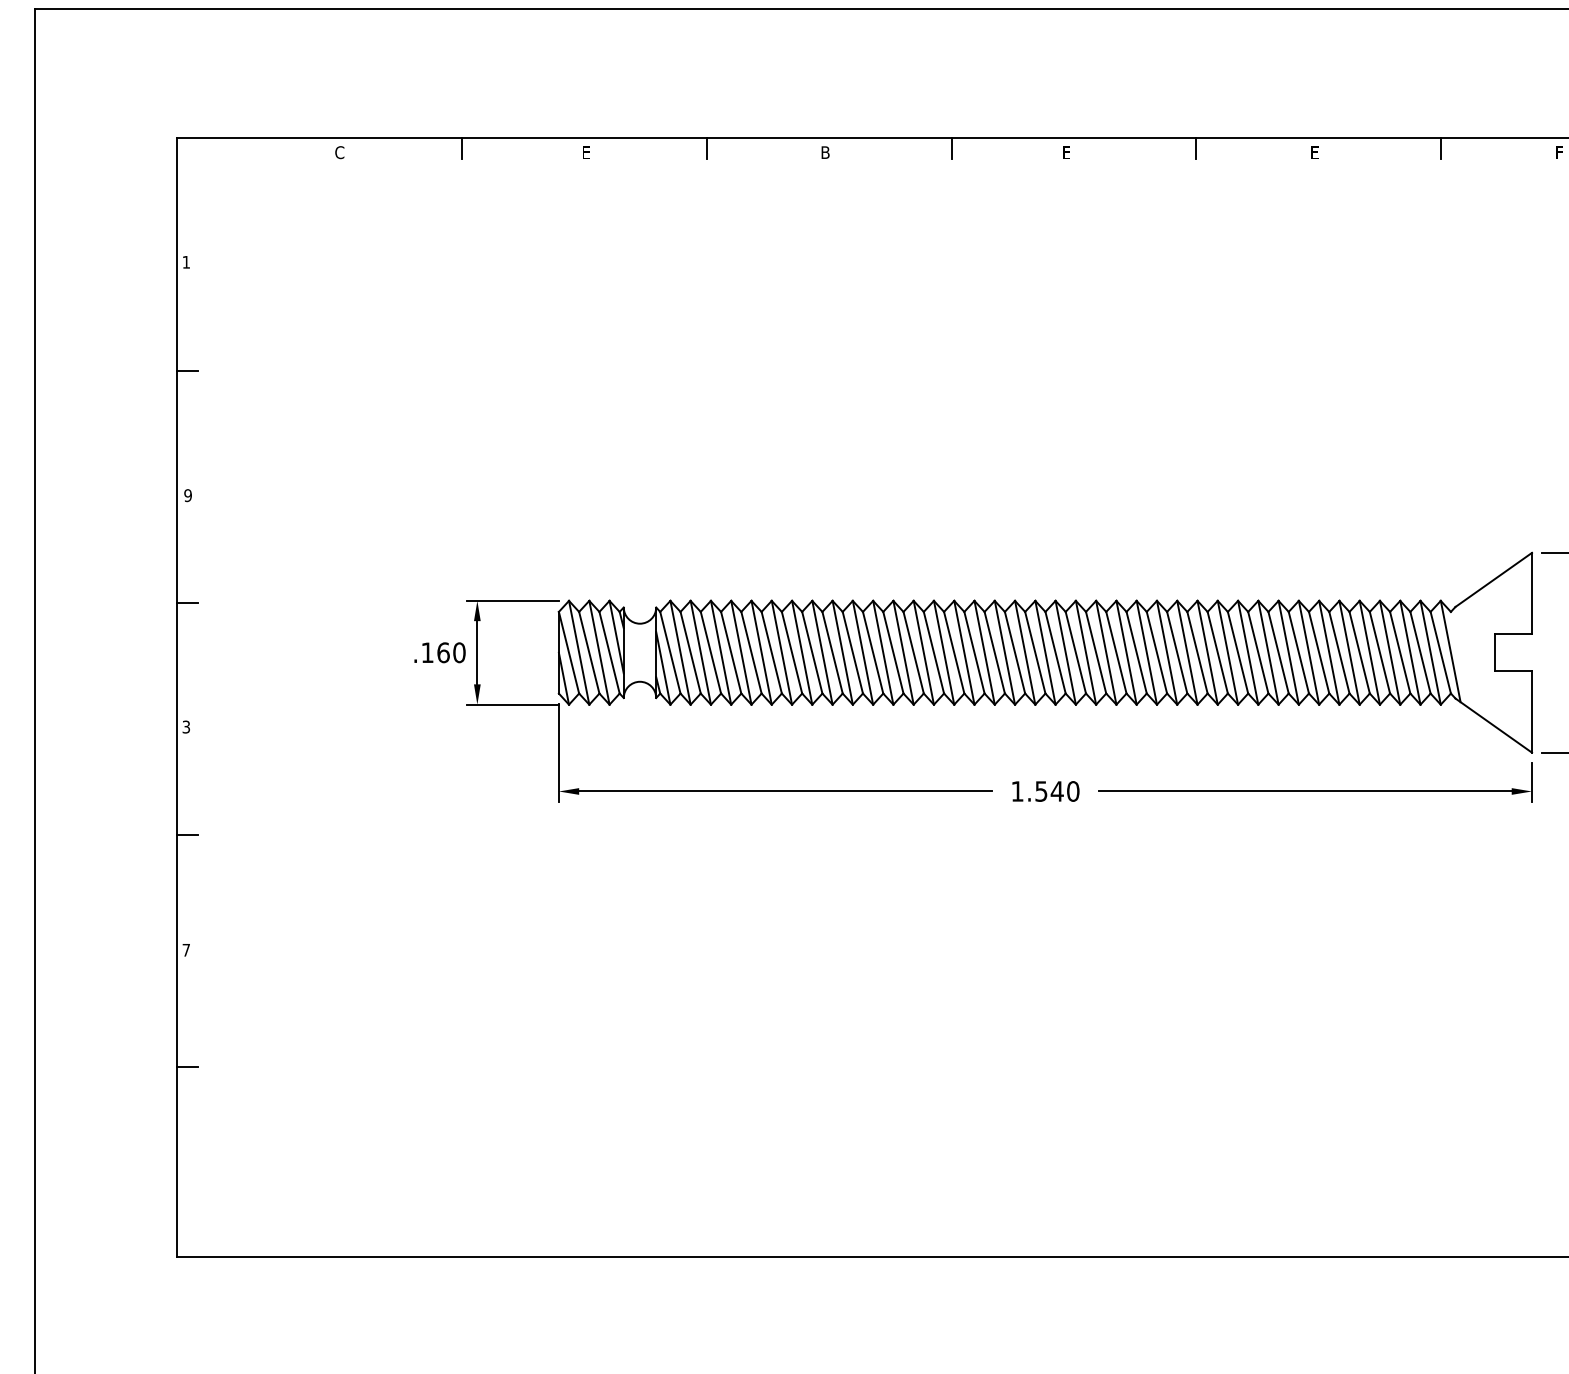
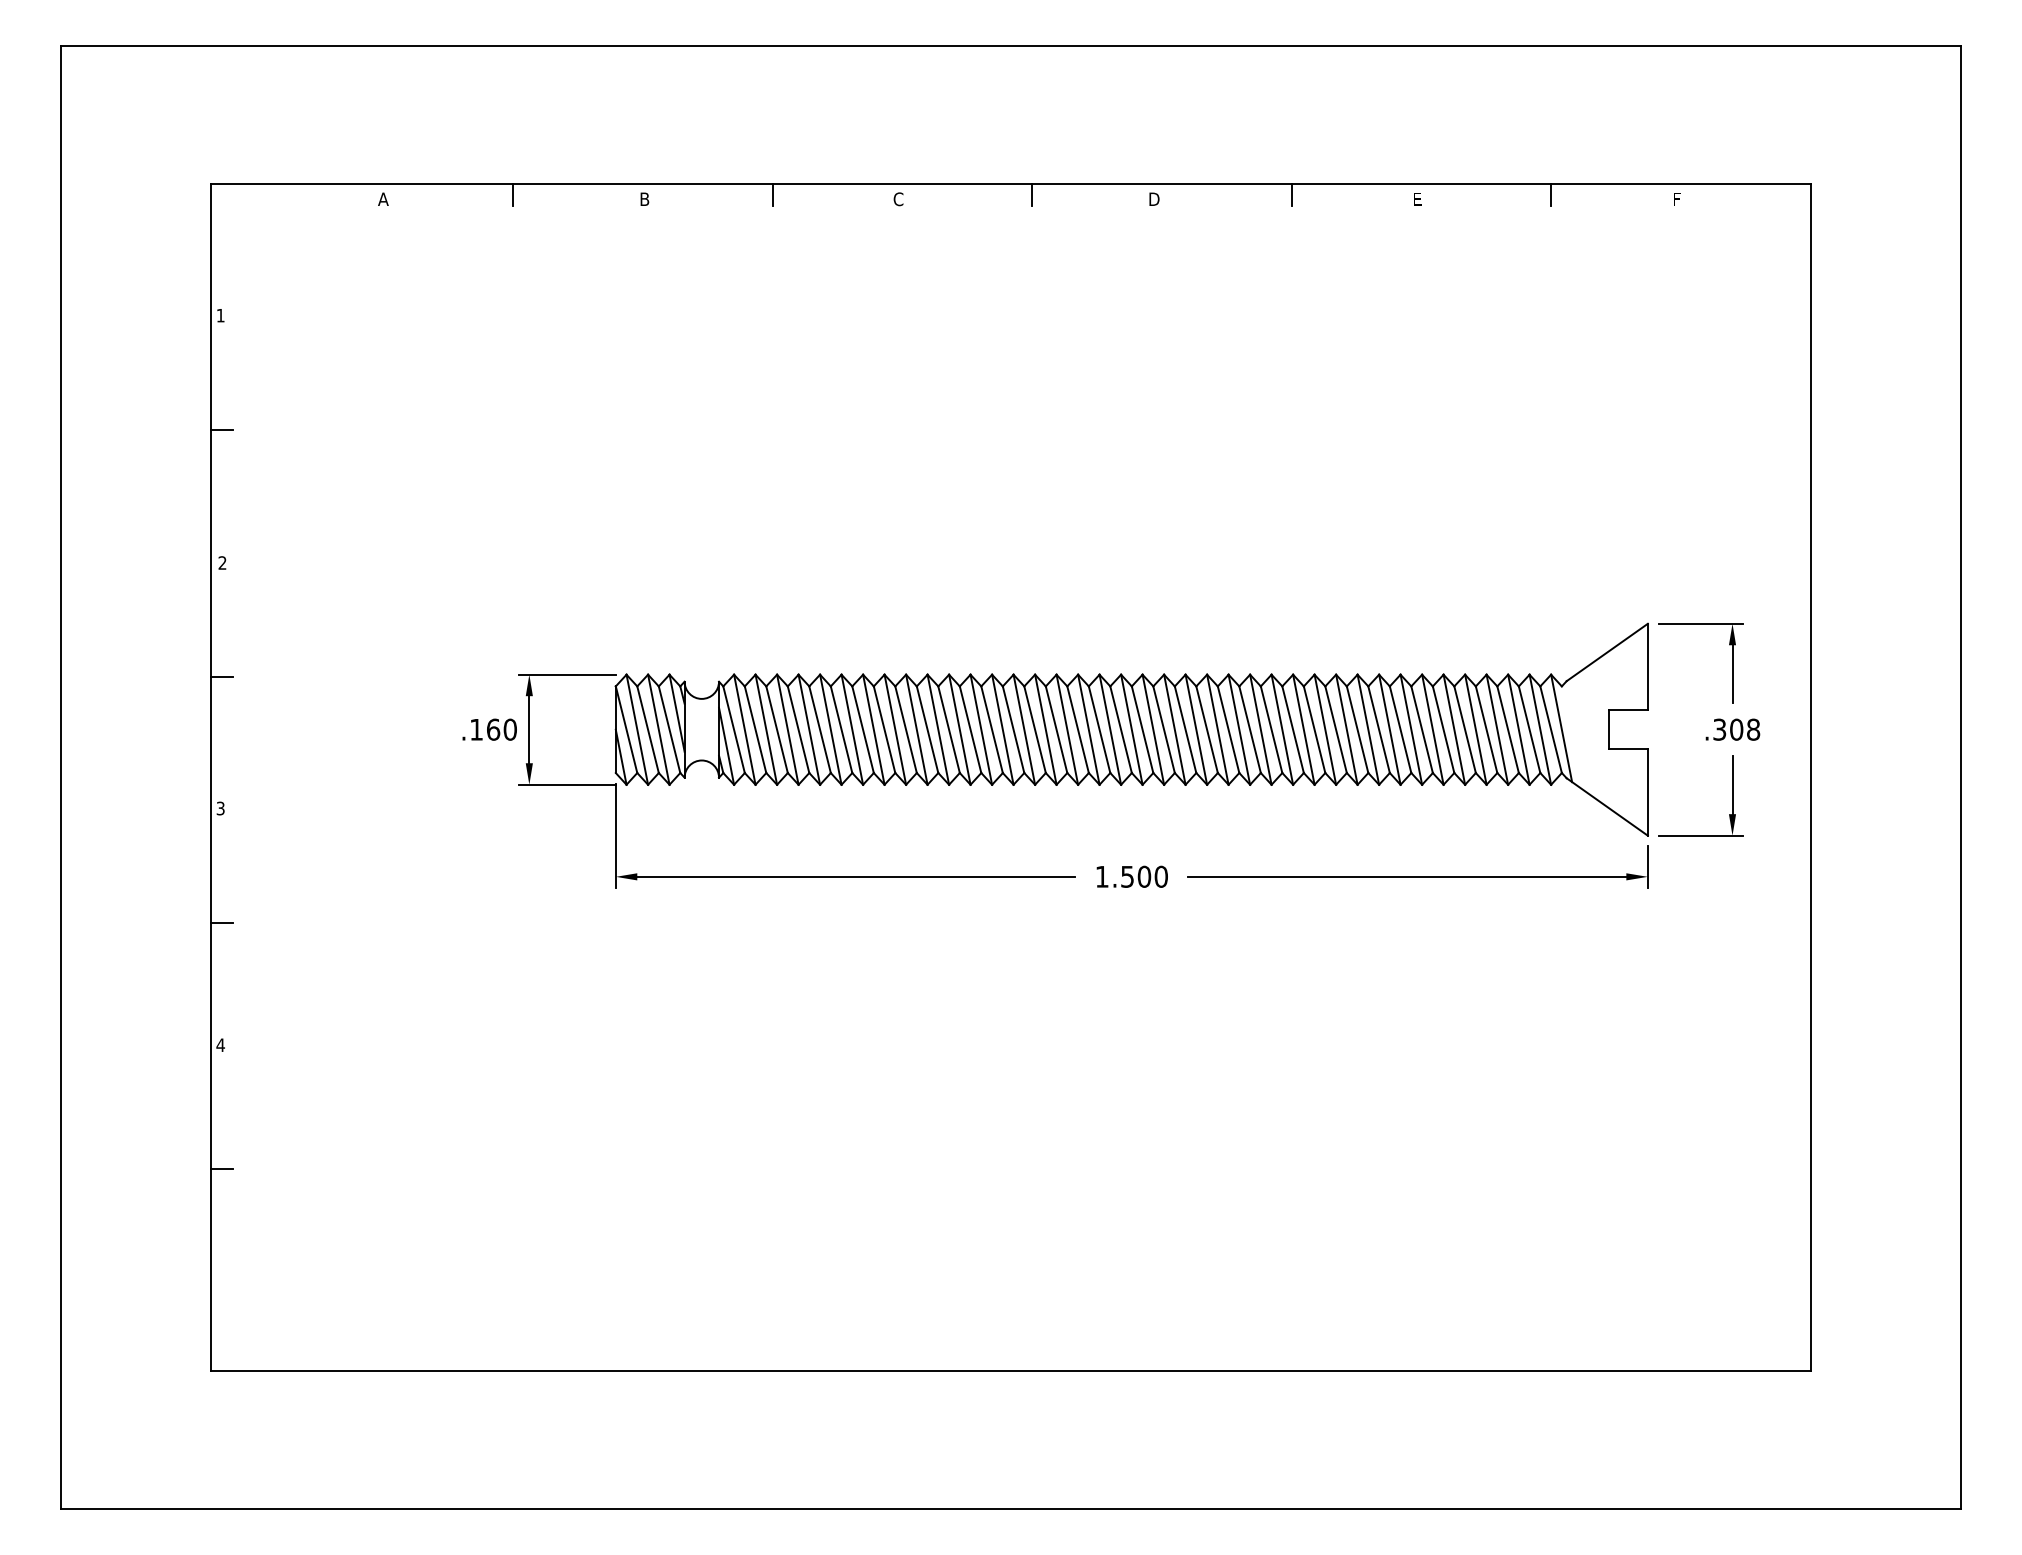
text: (585, 151) -> (644, 198), E -> B
text: (1066, 151) -> (1154, 198), E -> D
text: (339, 152) -> (383, 199), C -> A
text: (825, 152) -> (898, 199), B -> C
text: (188, 495) -> (222, 562), 9 -> 2
text: (1057, 791) -> (1144, 876), 1.540 -> 1.500
text: (186, 949) -> (220, 1044), 7 -> 4

